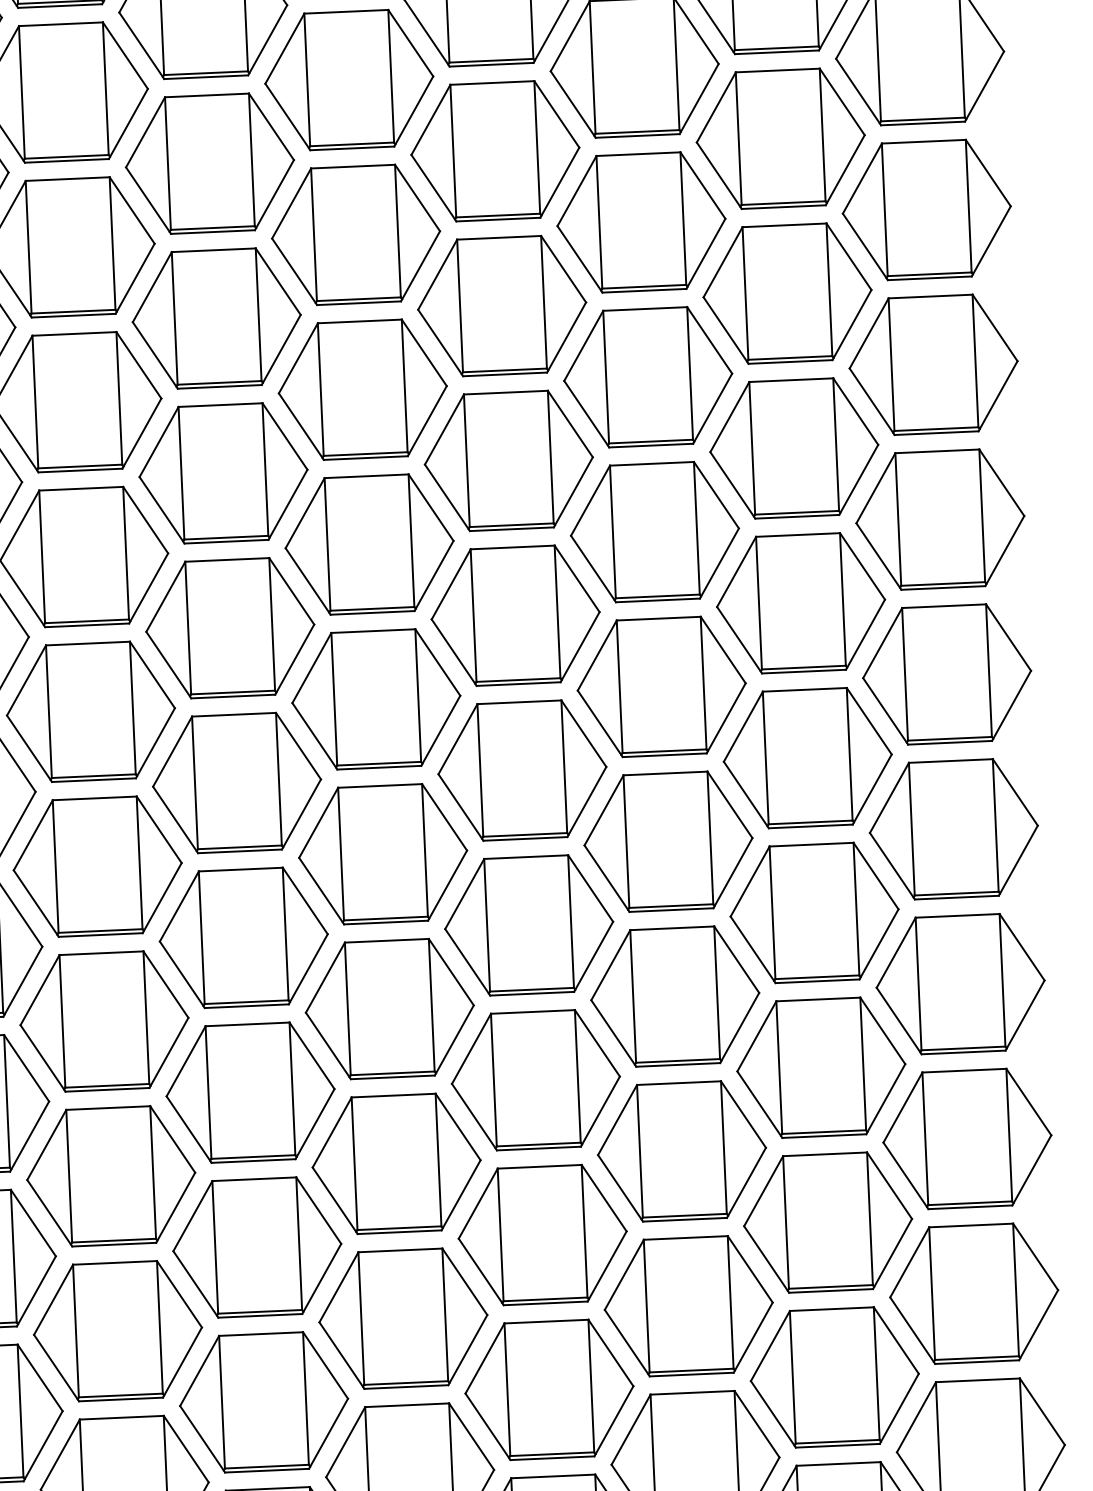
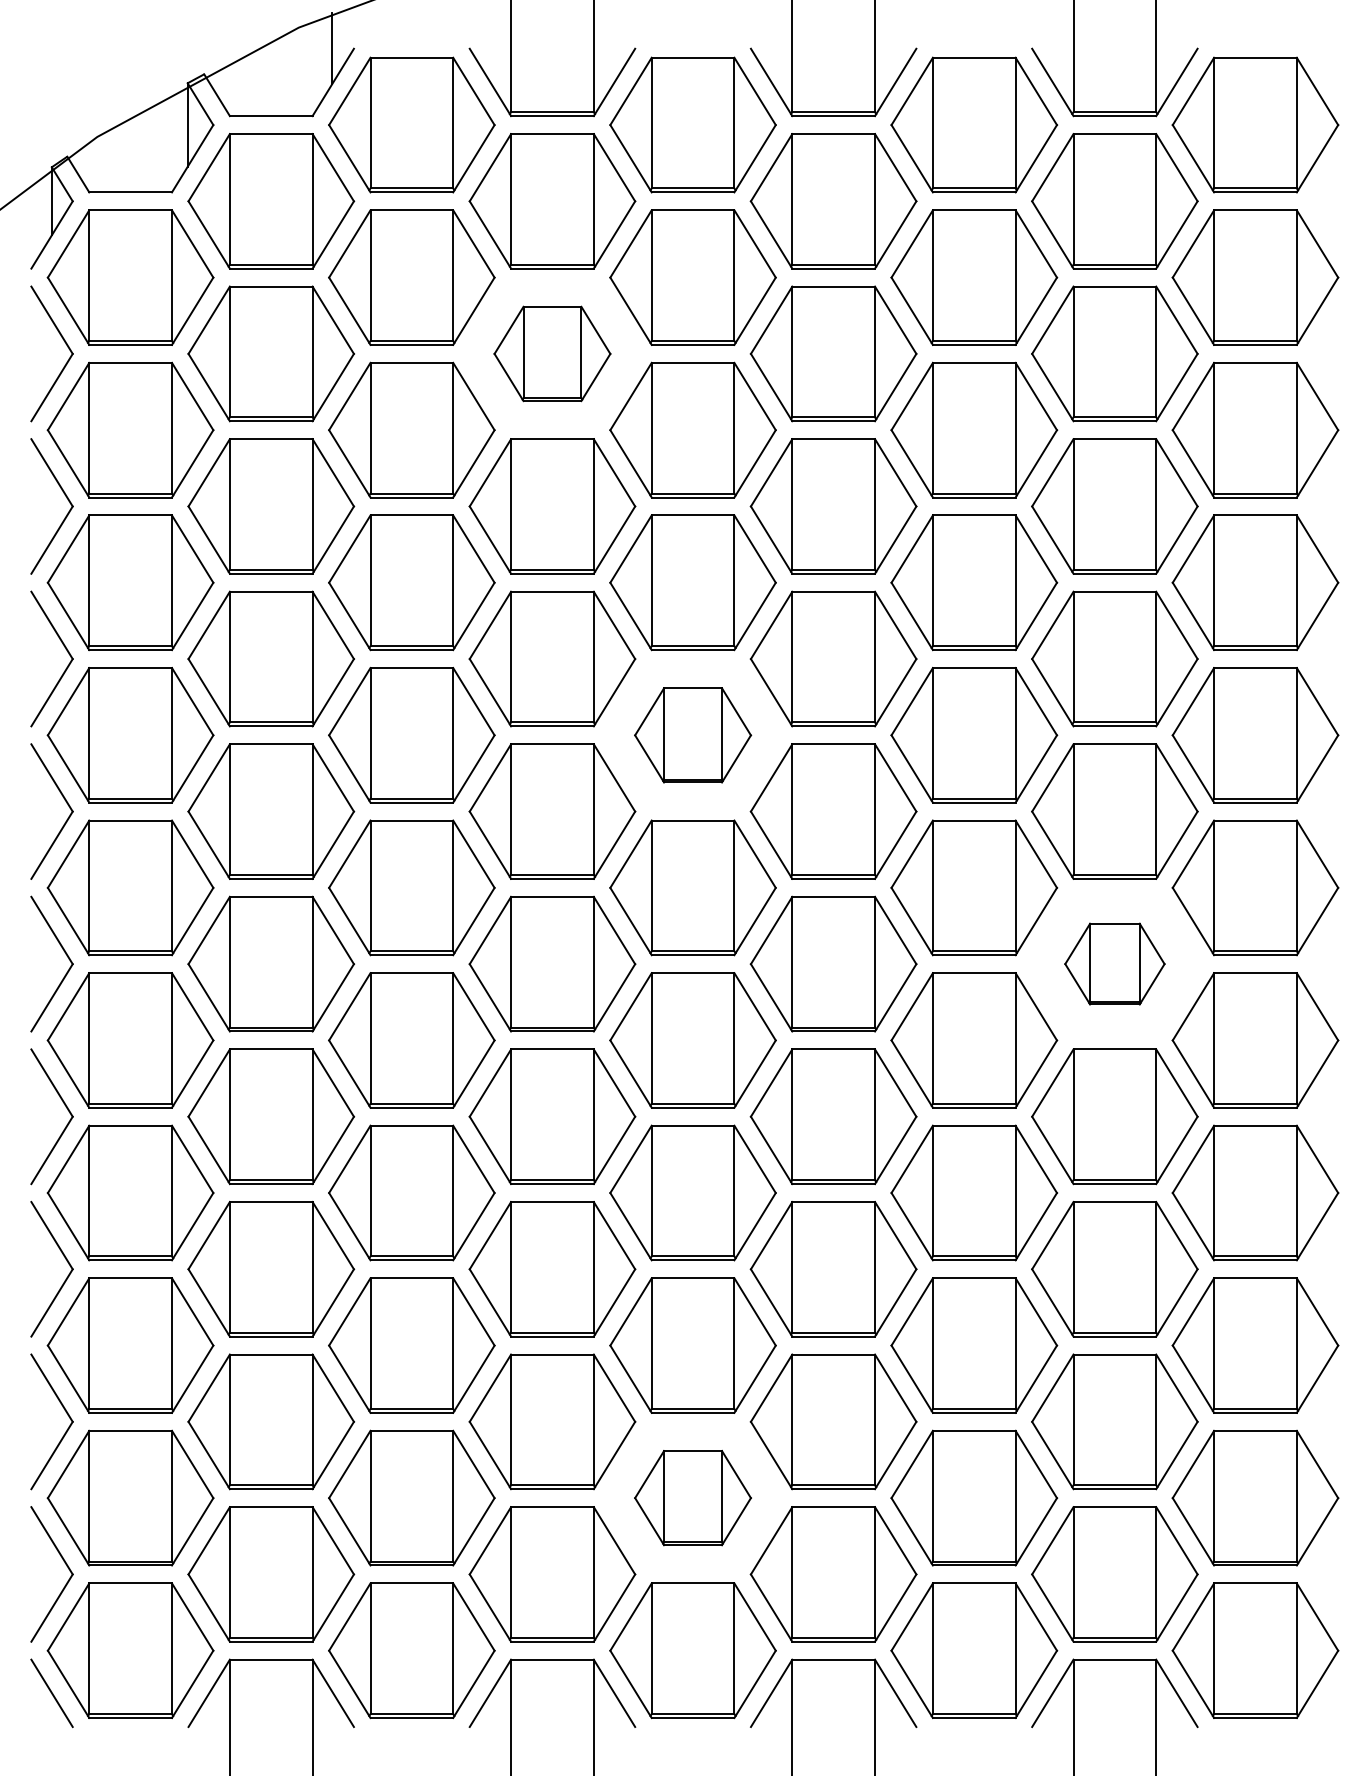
part: (210, 163) -> (552, 353), size x0.7
part: (369, 544) -> (692, 735), size x0.7
part: (807, 757) -> (1114, 963), size x0.6
part: (402, 1318) -> (692, 1497), size x0.7

